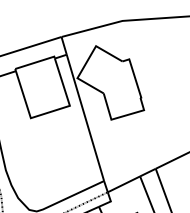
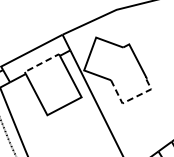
line: (36, 62) -> (43, 62), solid -> dashed
line: (120, 117) -> (130, 99), solid -> dashed

